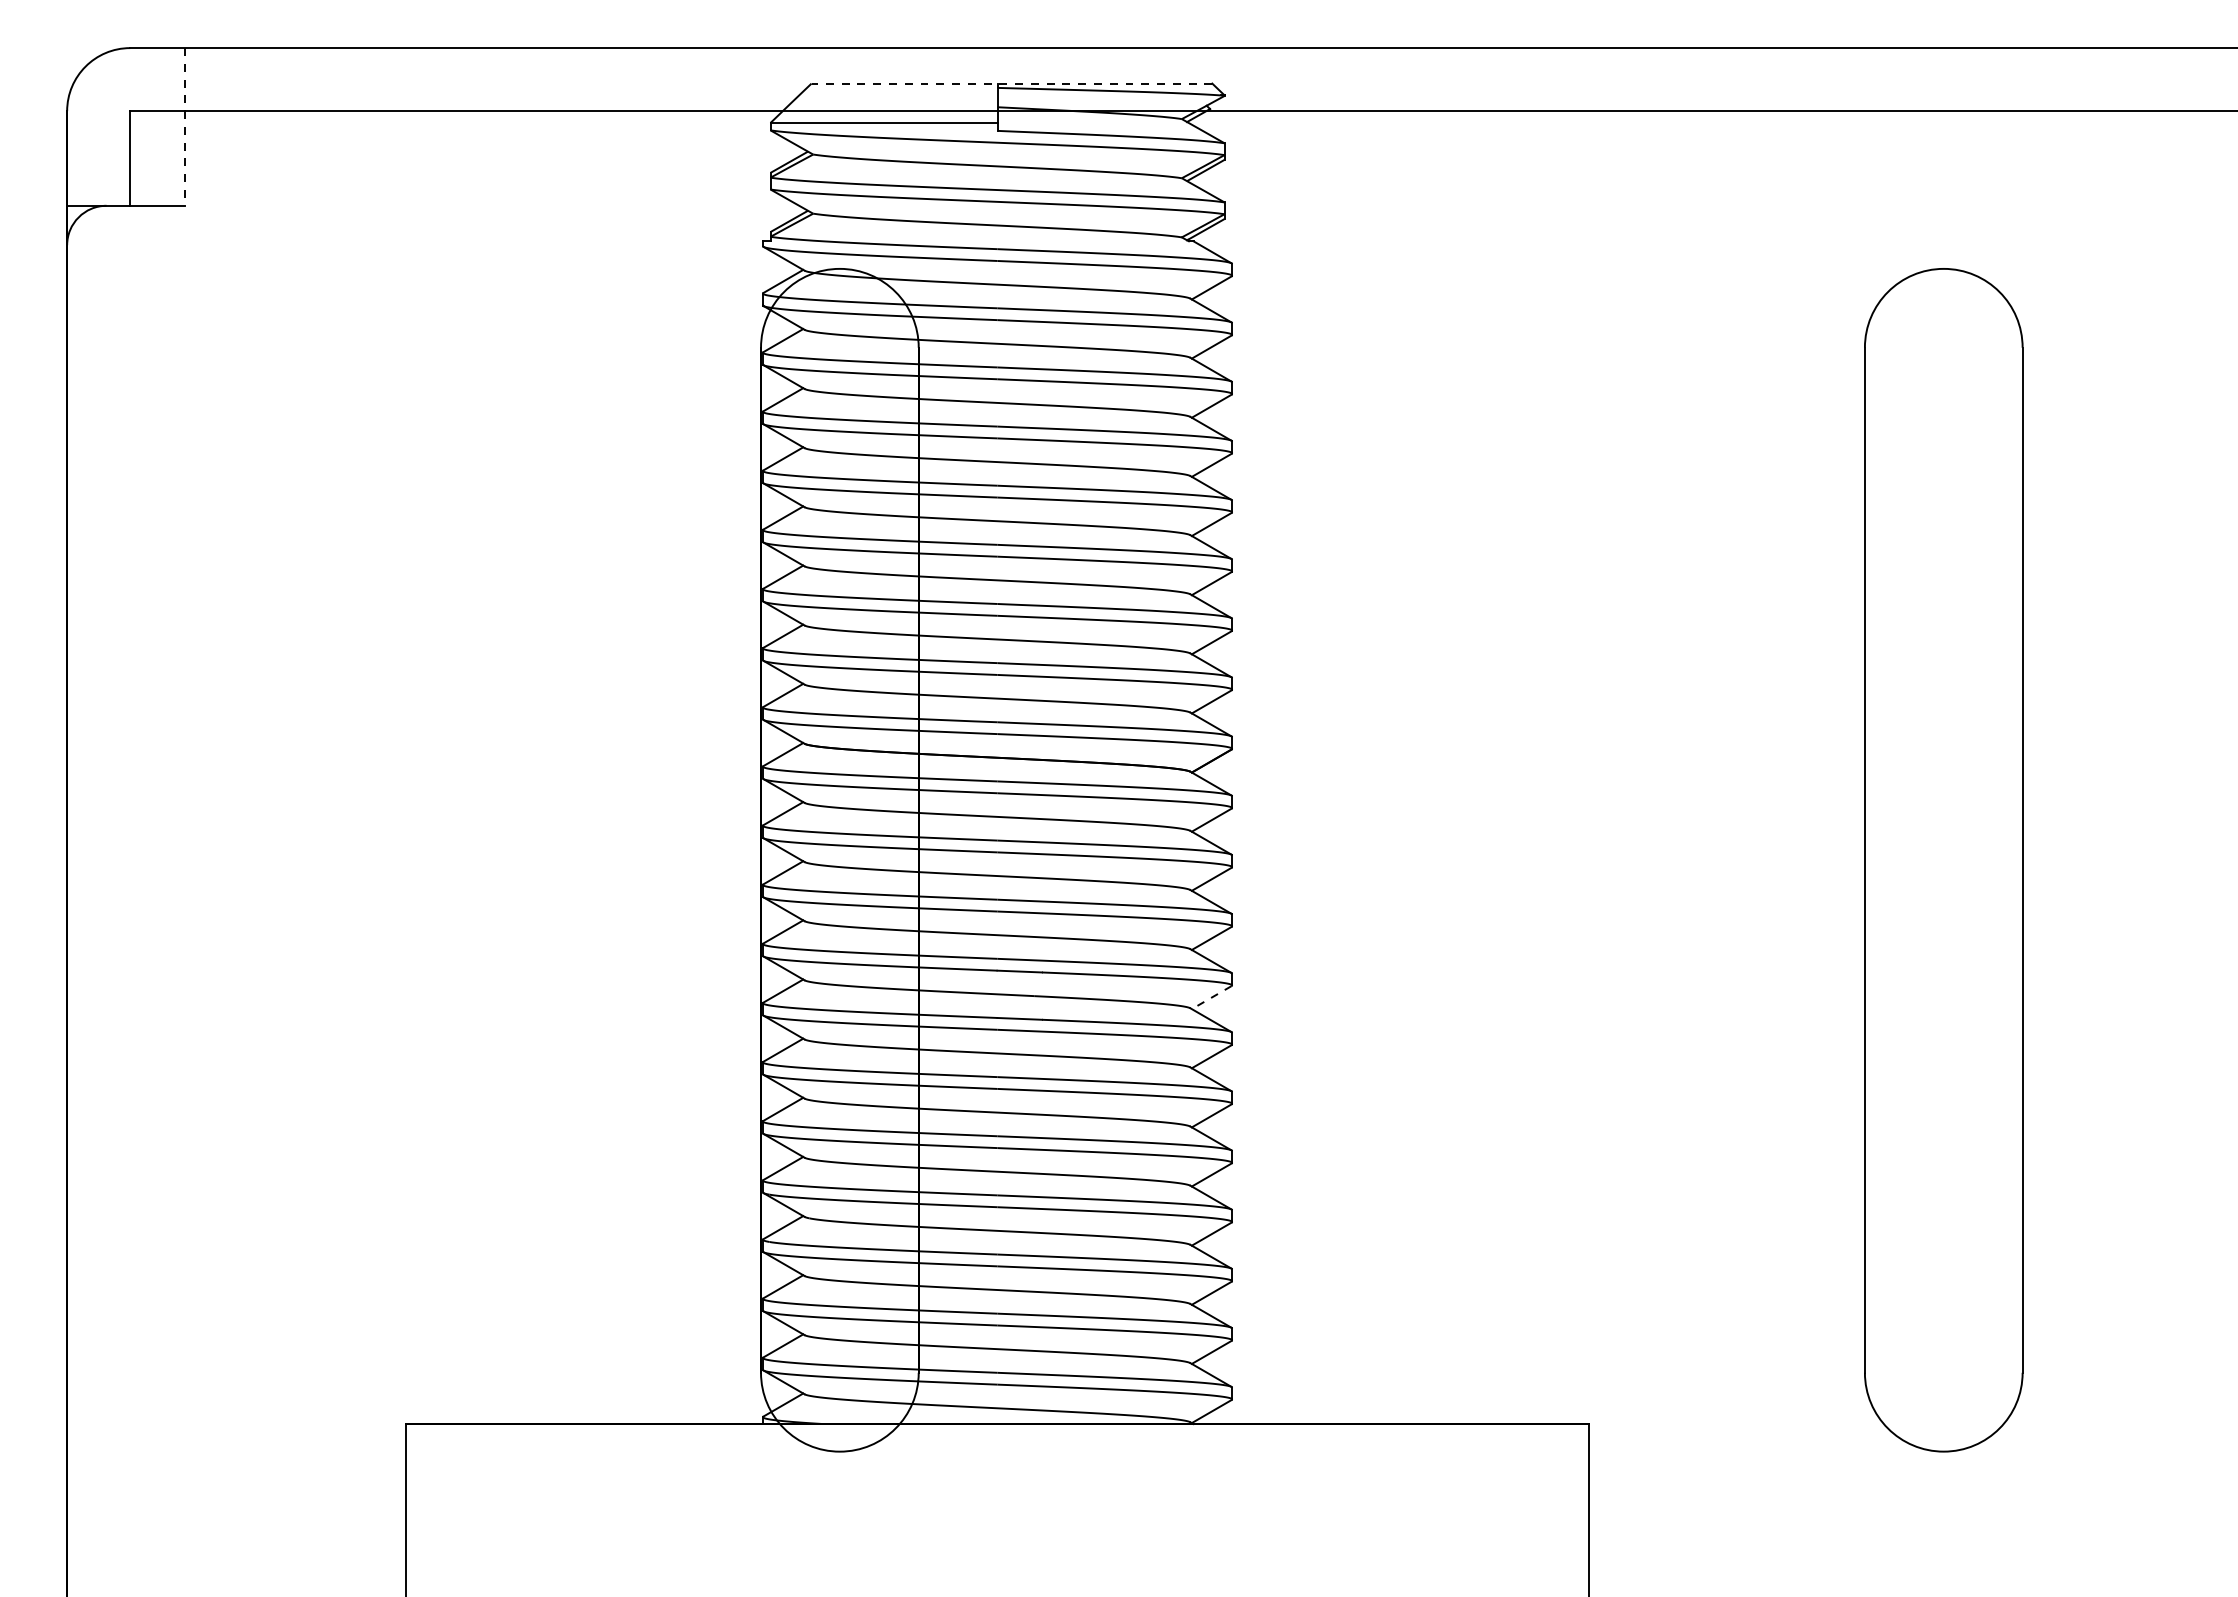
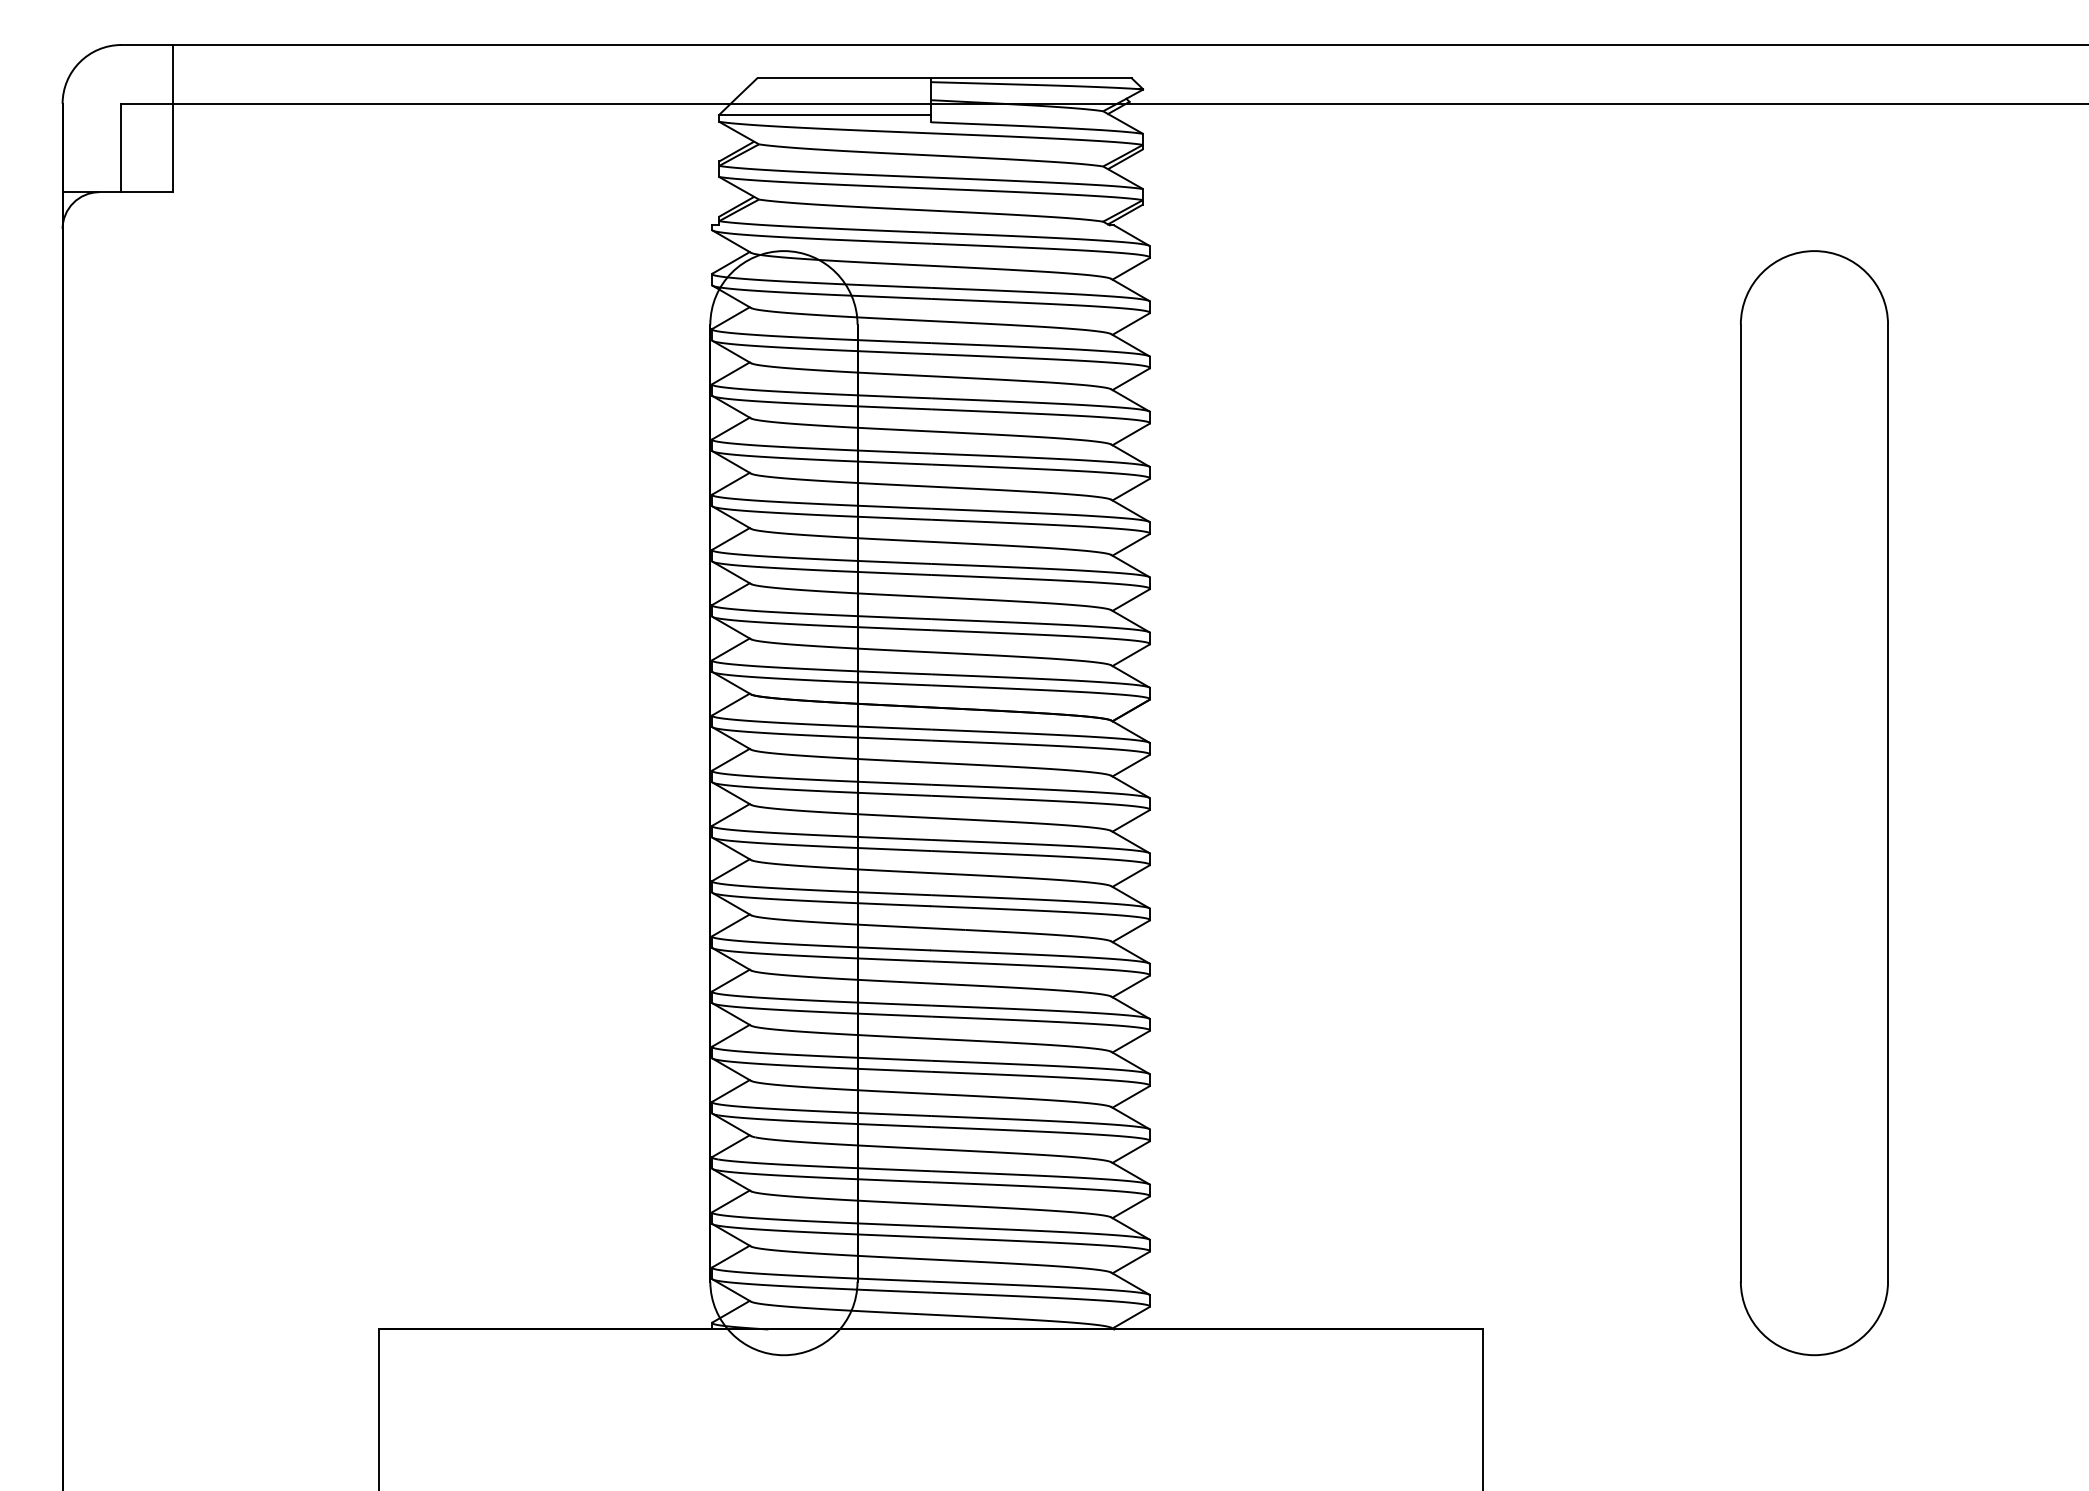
line: (1011, 83) -> (944, 78), dashed -> solid
line: (185, 126) -> (173, 118), dashed -> solid
line: (1211, 997) -> (1130, 931), dashed -> solid

